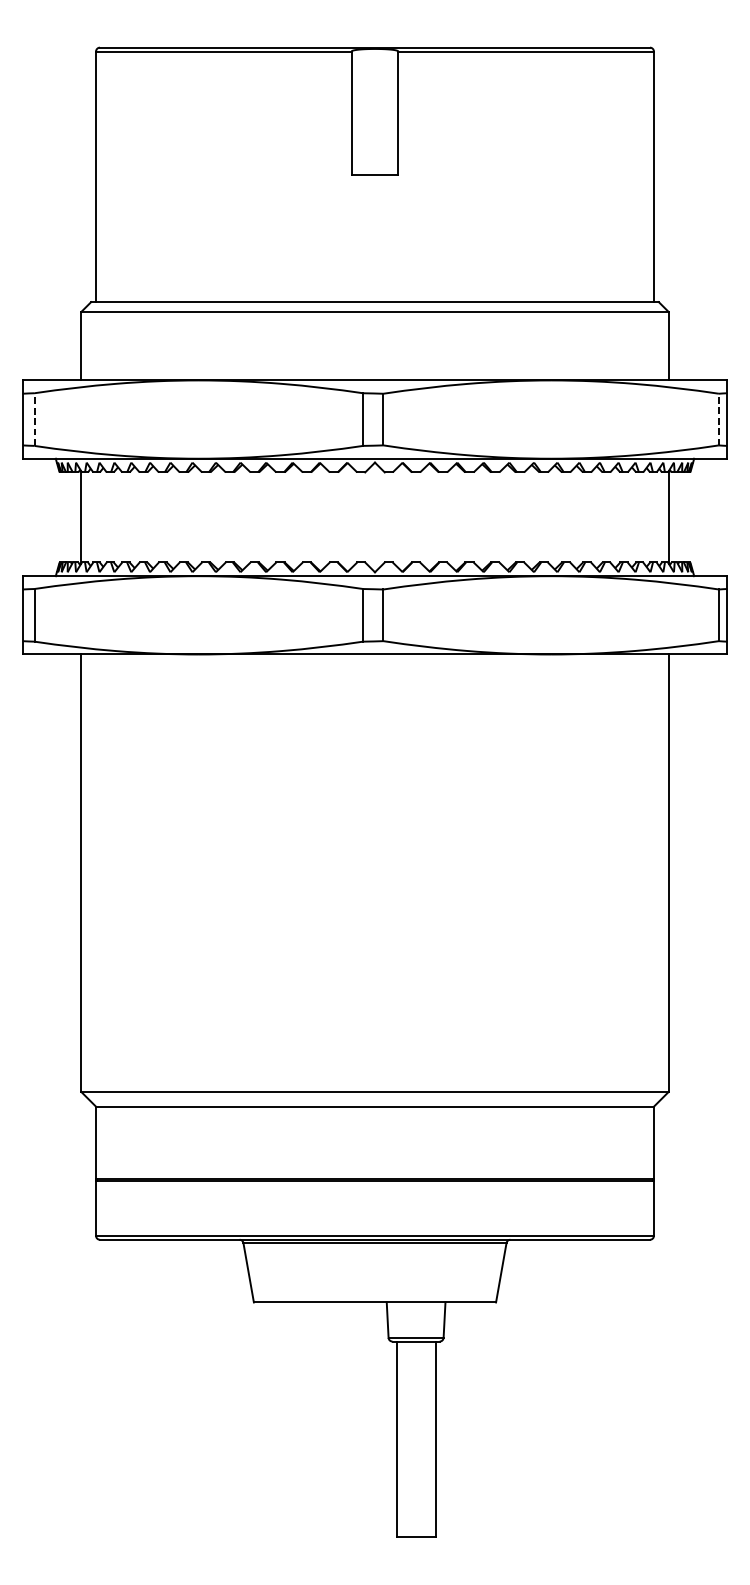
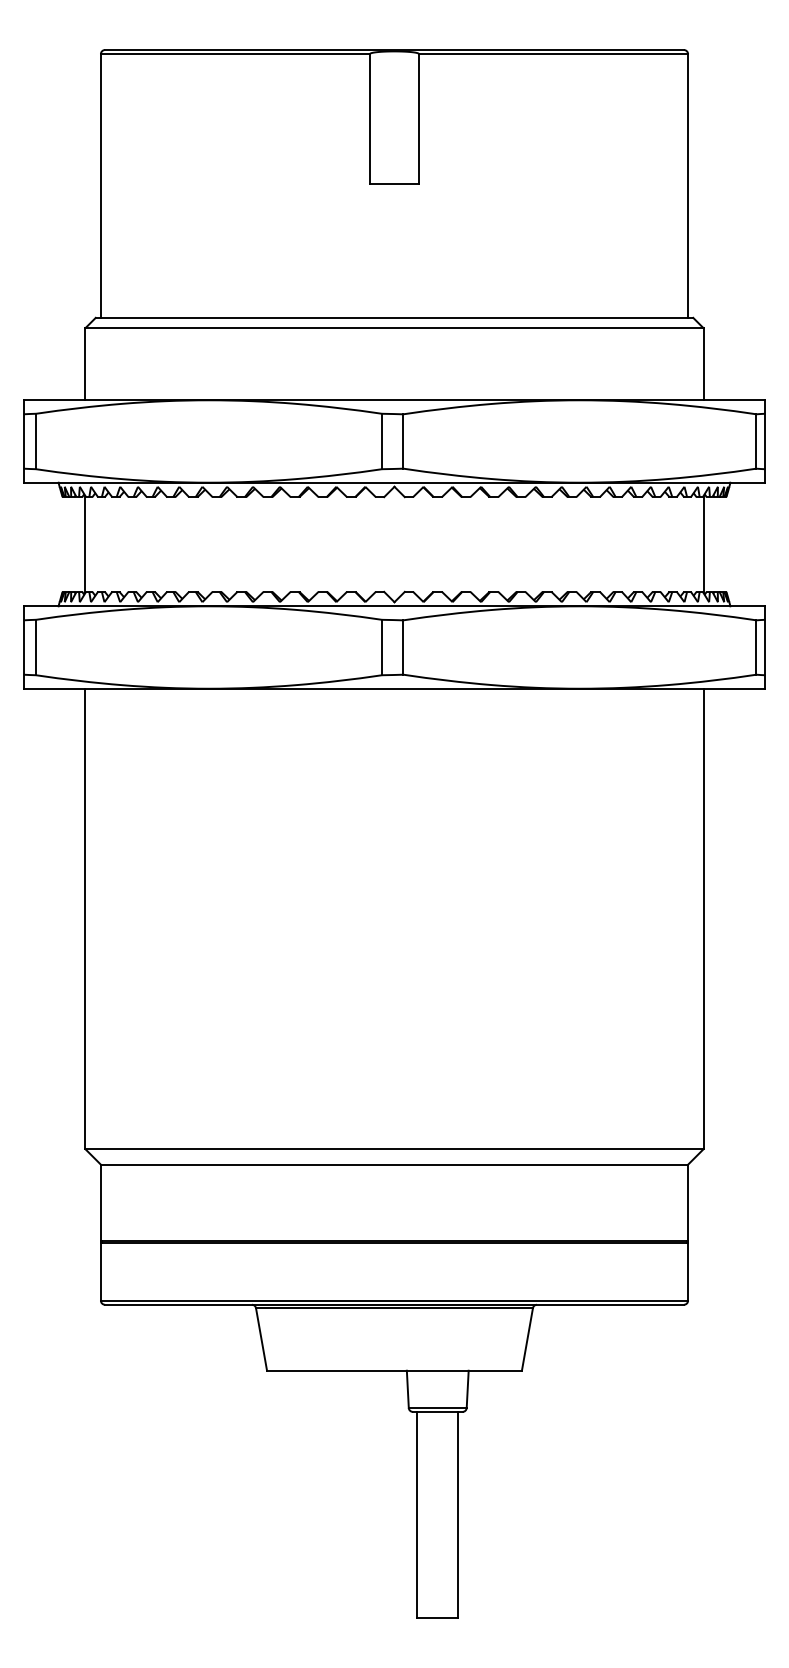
line: (34, 419) -> (36, 441), dashed -> solid
line: (718, 419) -> (756, 441), dashed -> solid

